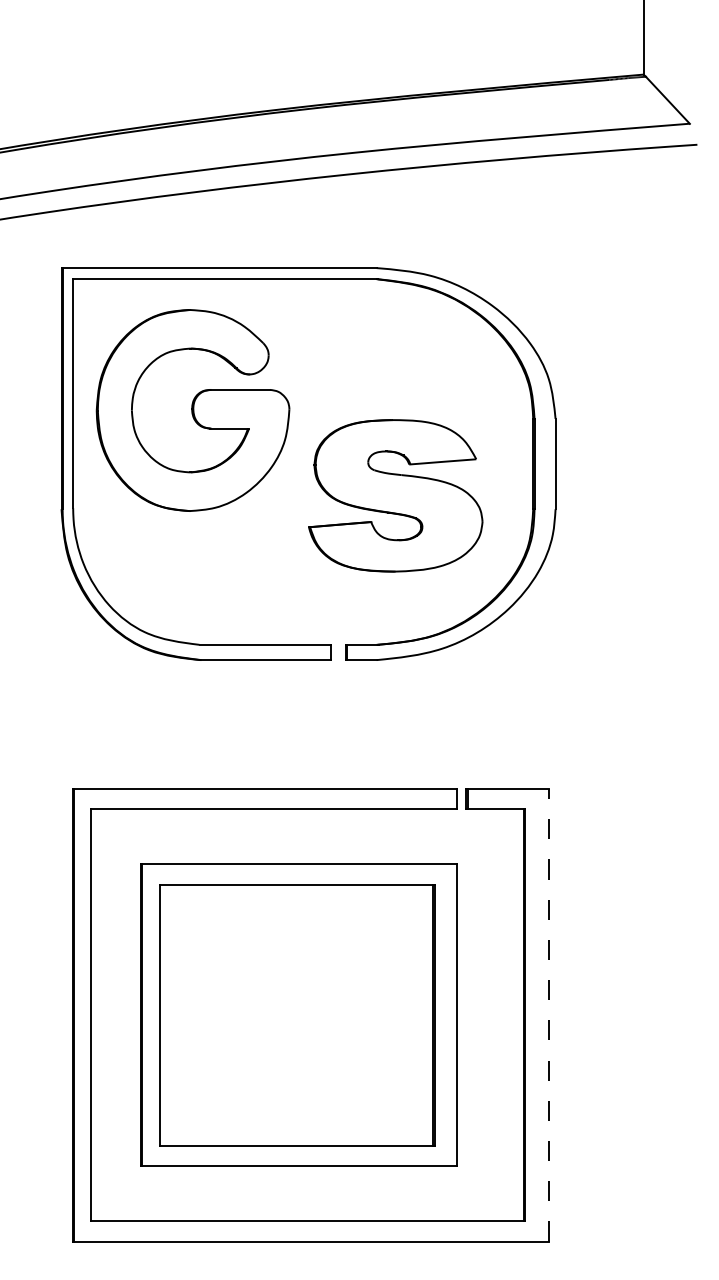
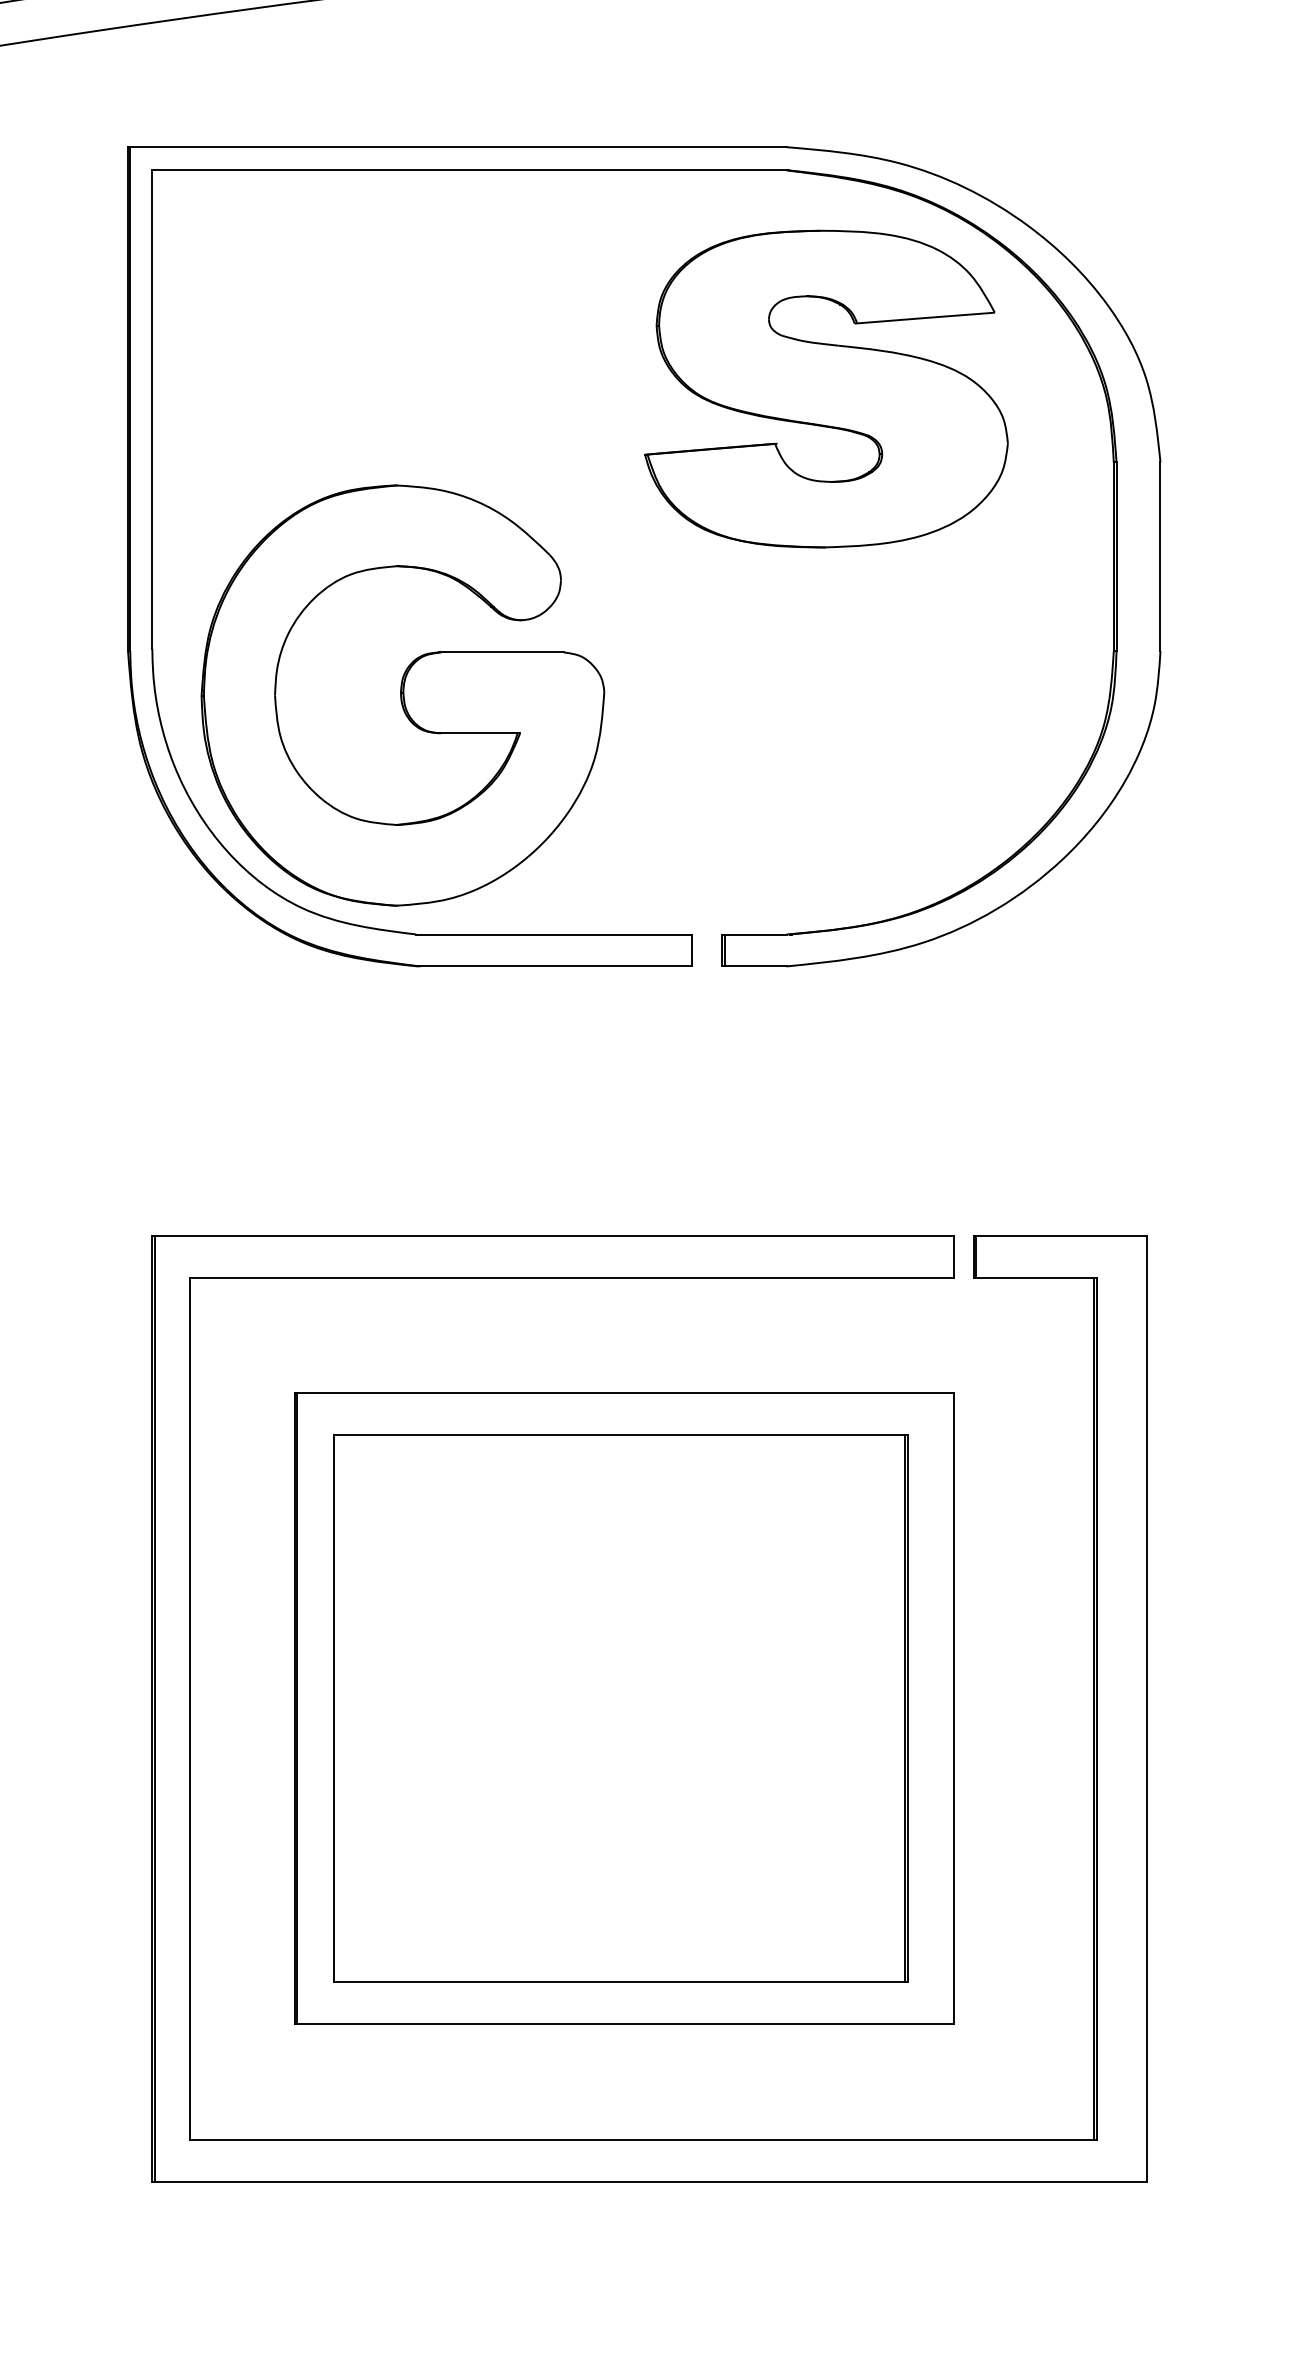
part: (192, 410) -> (401, 695), moved
part: (395, 495) -> (825, 388), moved
line: (548, 1014) -> (1145, 1707), dashed -> solid

